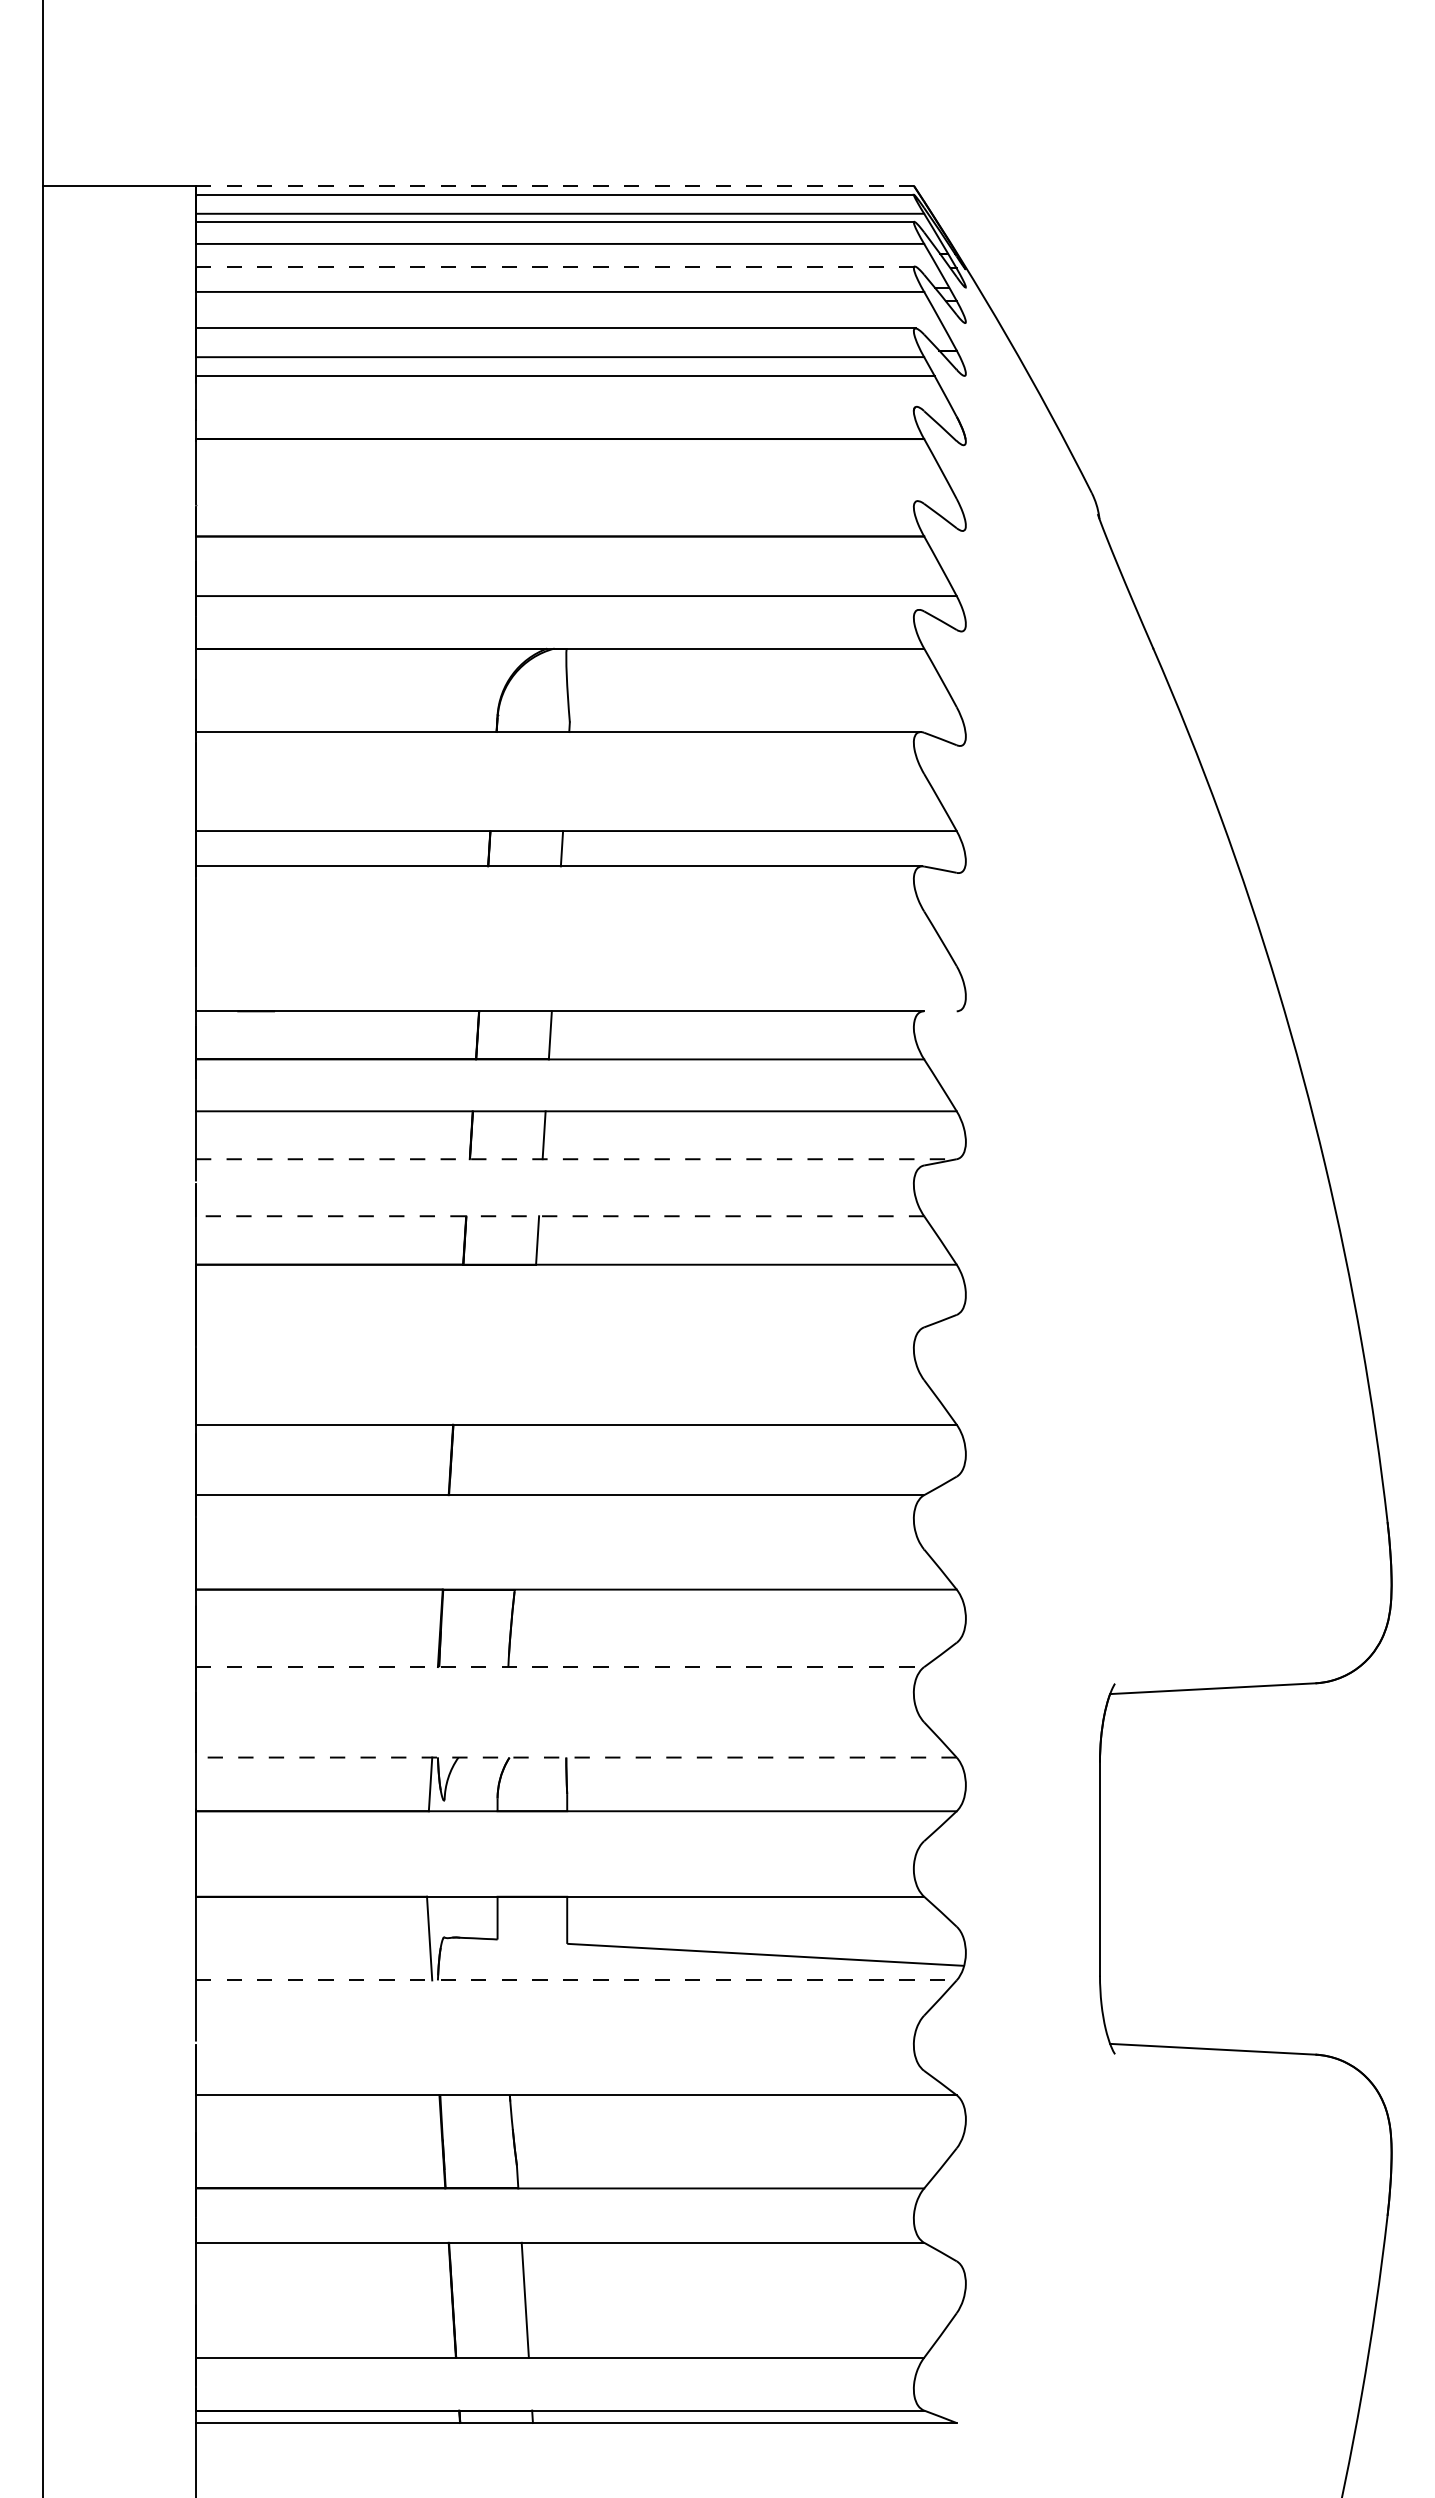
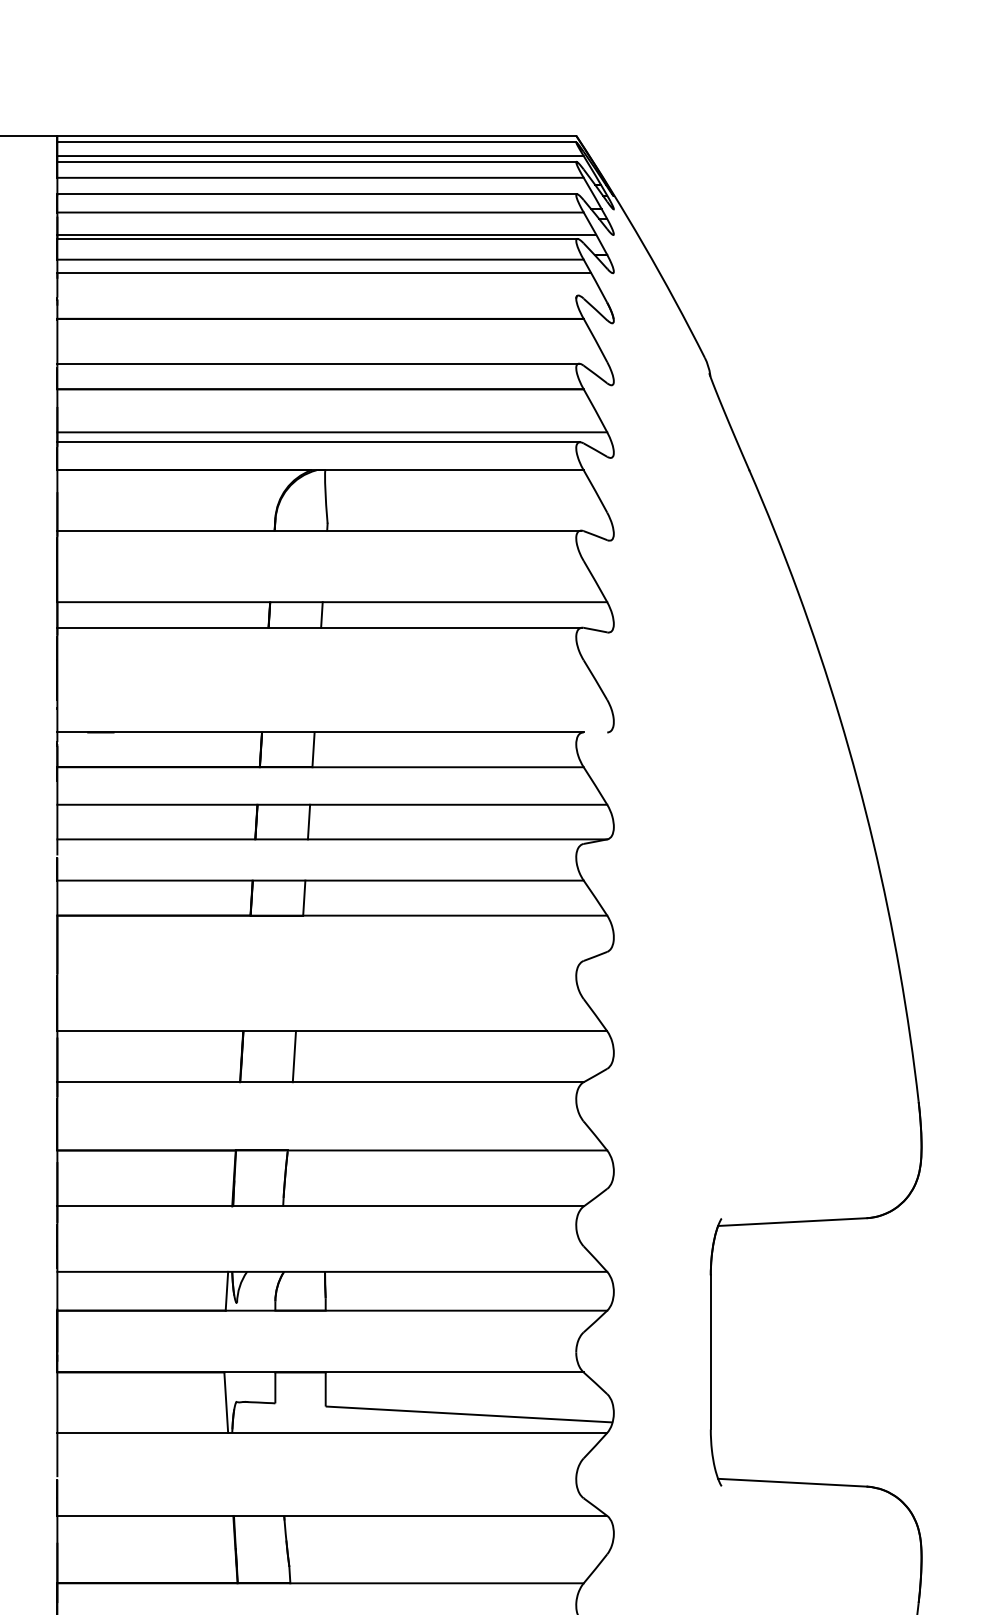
line: (554, 185) -> (316, 135), dashed -> solid
line: (555, 266) -> (317, 194), dashed -> solid
line: (568, 323) -> (326, 235), added
line: (556, 501) -> (317, 363), added
line: (557, 609) -> (318, 442), added
line: (576, 1159) -> (332, 839), dashed -> solid
line: (559, 1216) -> (320, 880), dashed -> solid
line: (523, 1459) -> (294, 1056), added
line: (560, 1667) -> (320, 1206), dashed -> solid
line: (575, 1757) -> (331, 1271), dashed -> solid
line: (576, 1980) -> (332, 1433), dashed -> solid

